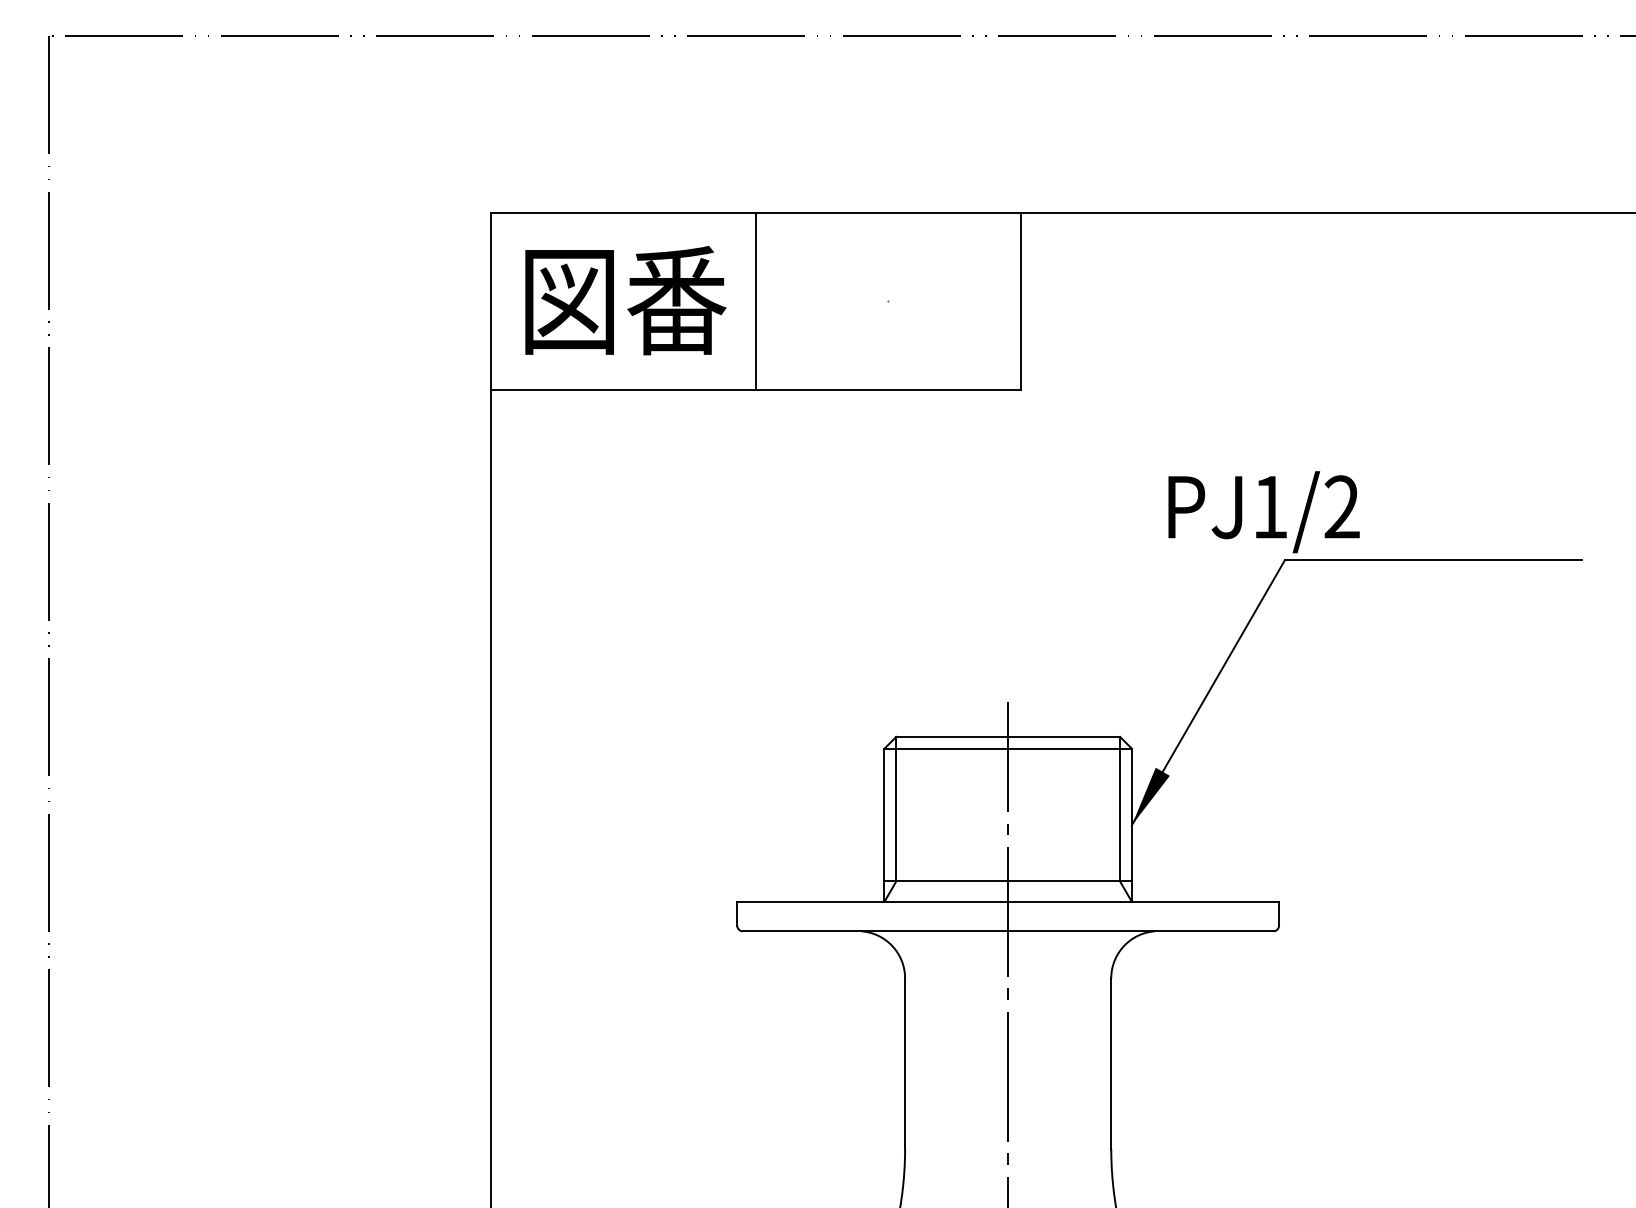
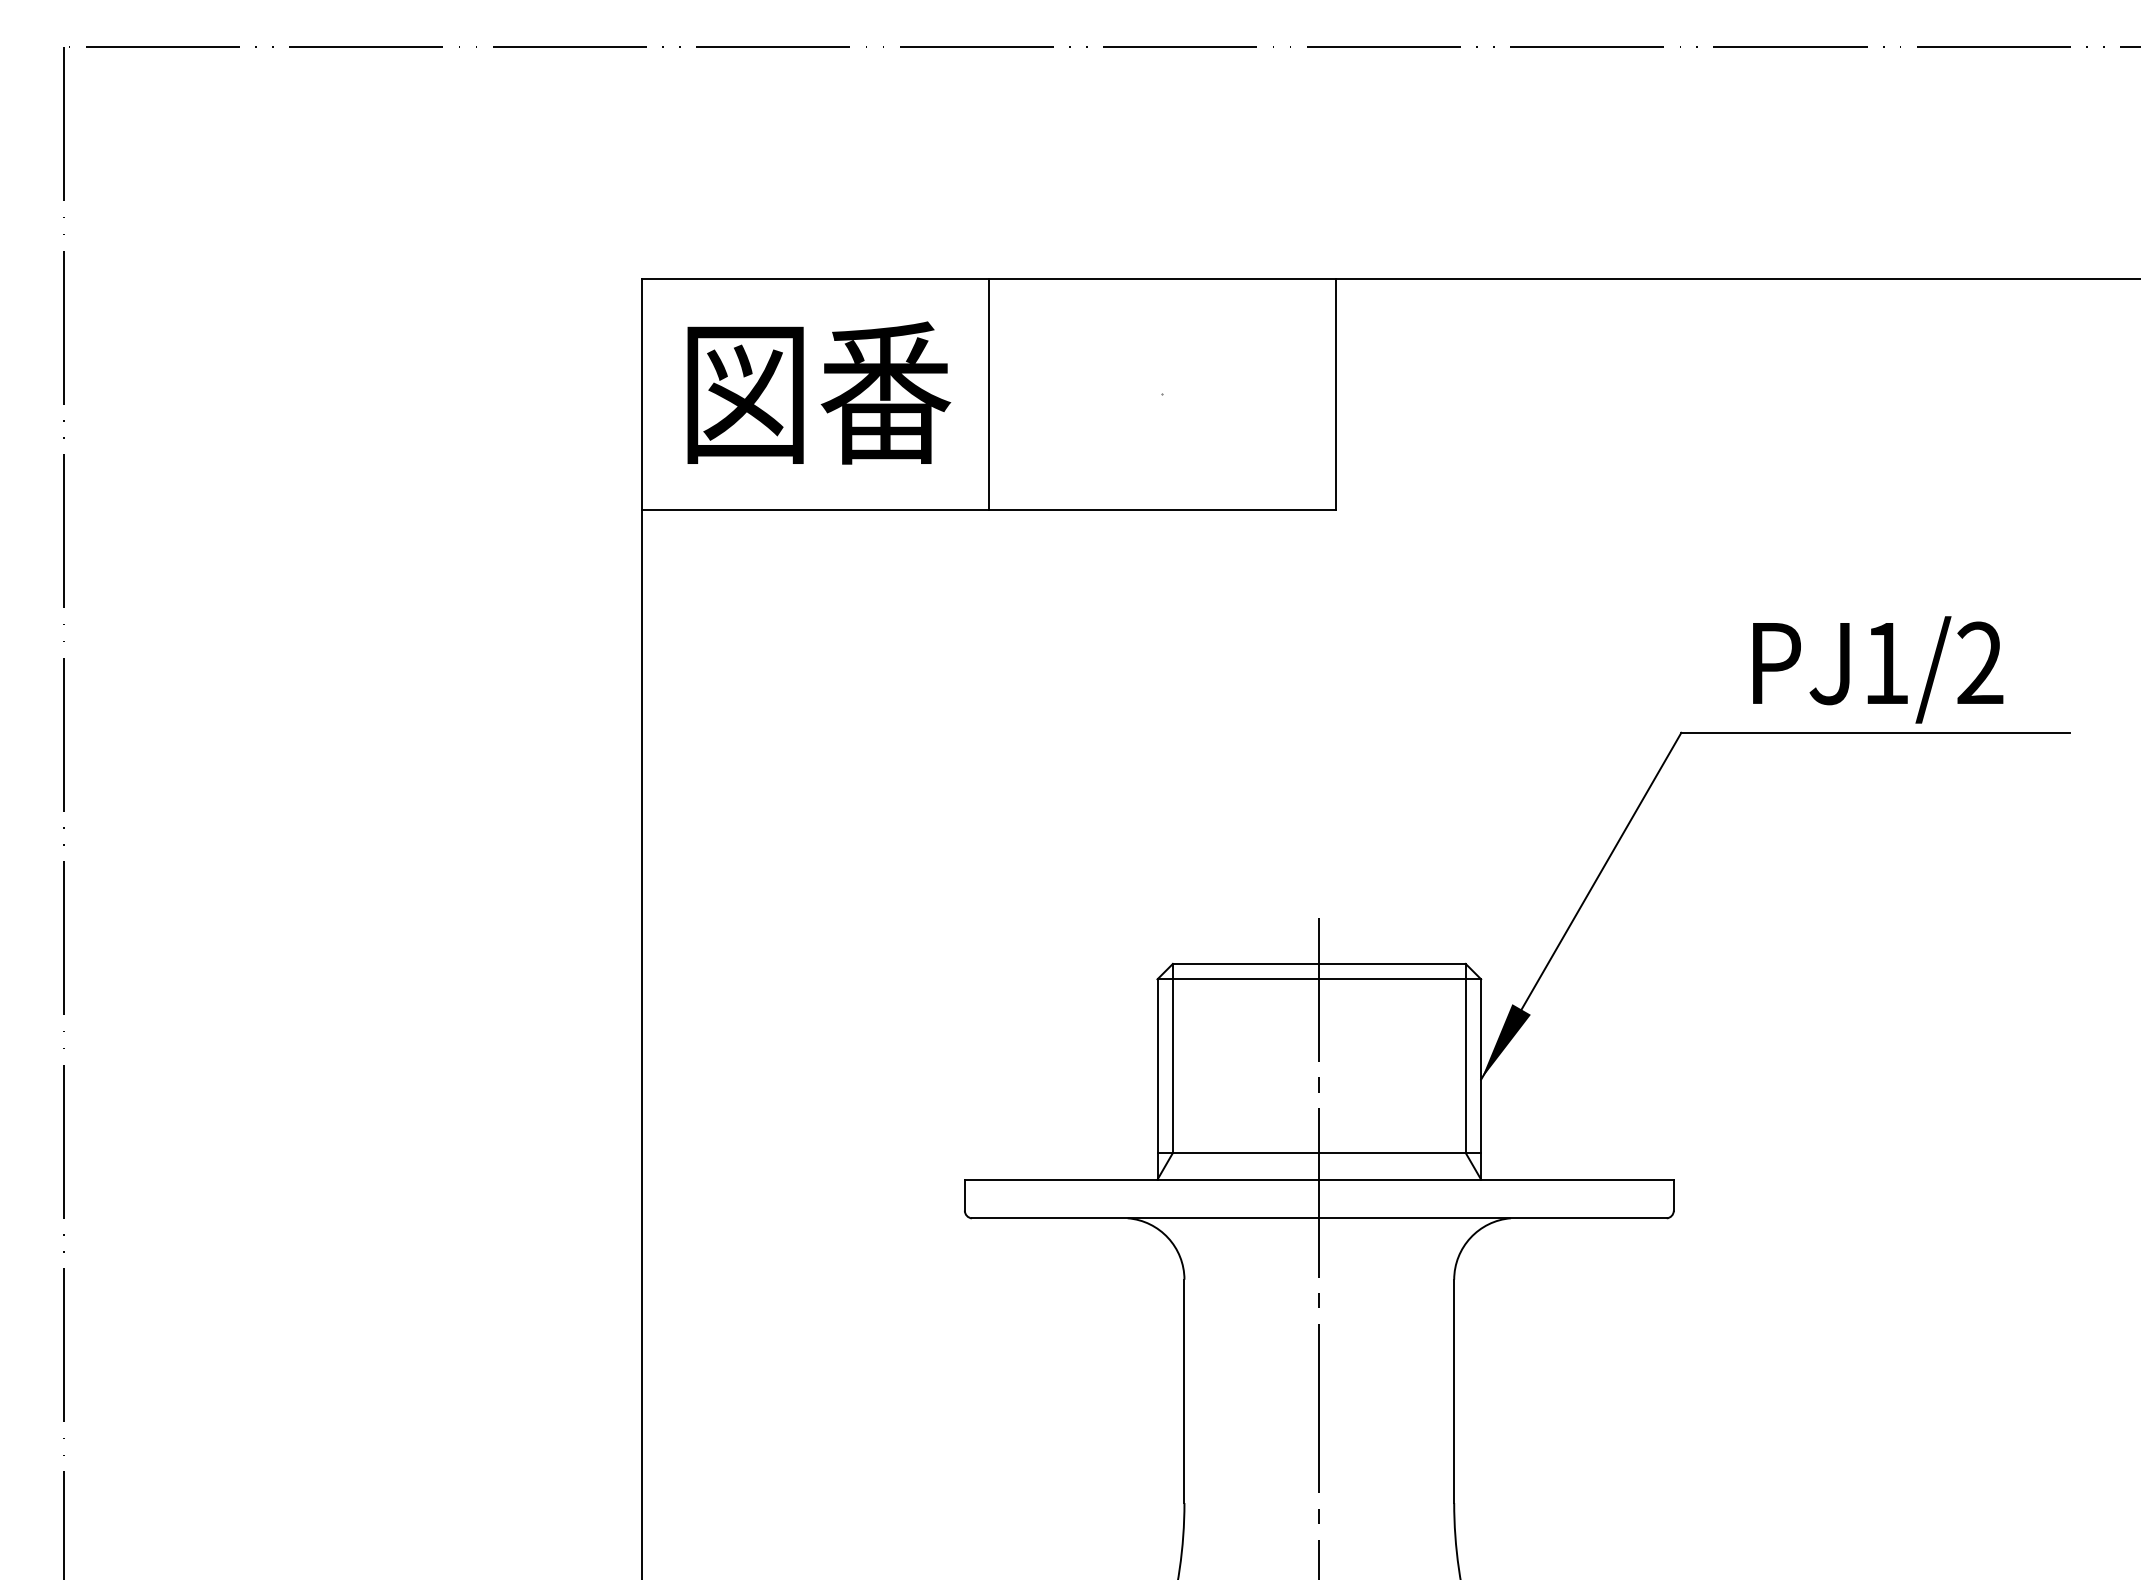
text: (1264, 511) -> (1878, 669), moved

